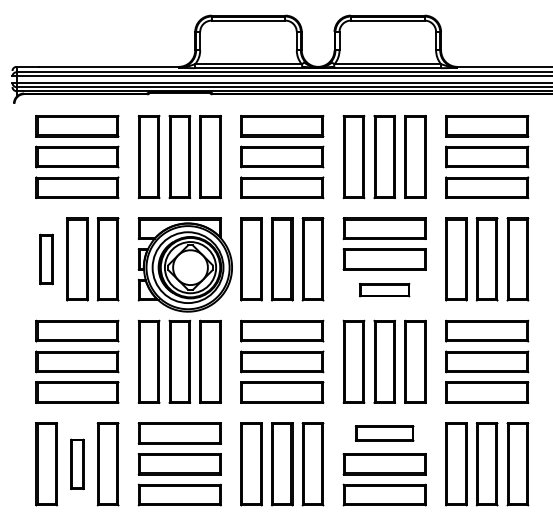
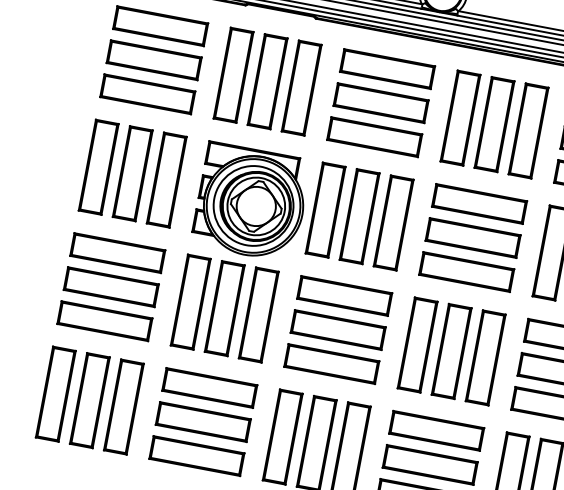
part: (46, 259) -> (98, 167), size x1.67
part: (384, 289) -> (466, 271), size x1.67
part: (384, 433) -> (436, 430), size x1.43
part: (77, 464) -> (89, 400), size x1.67

